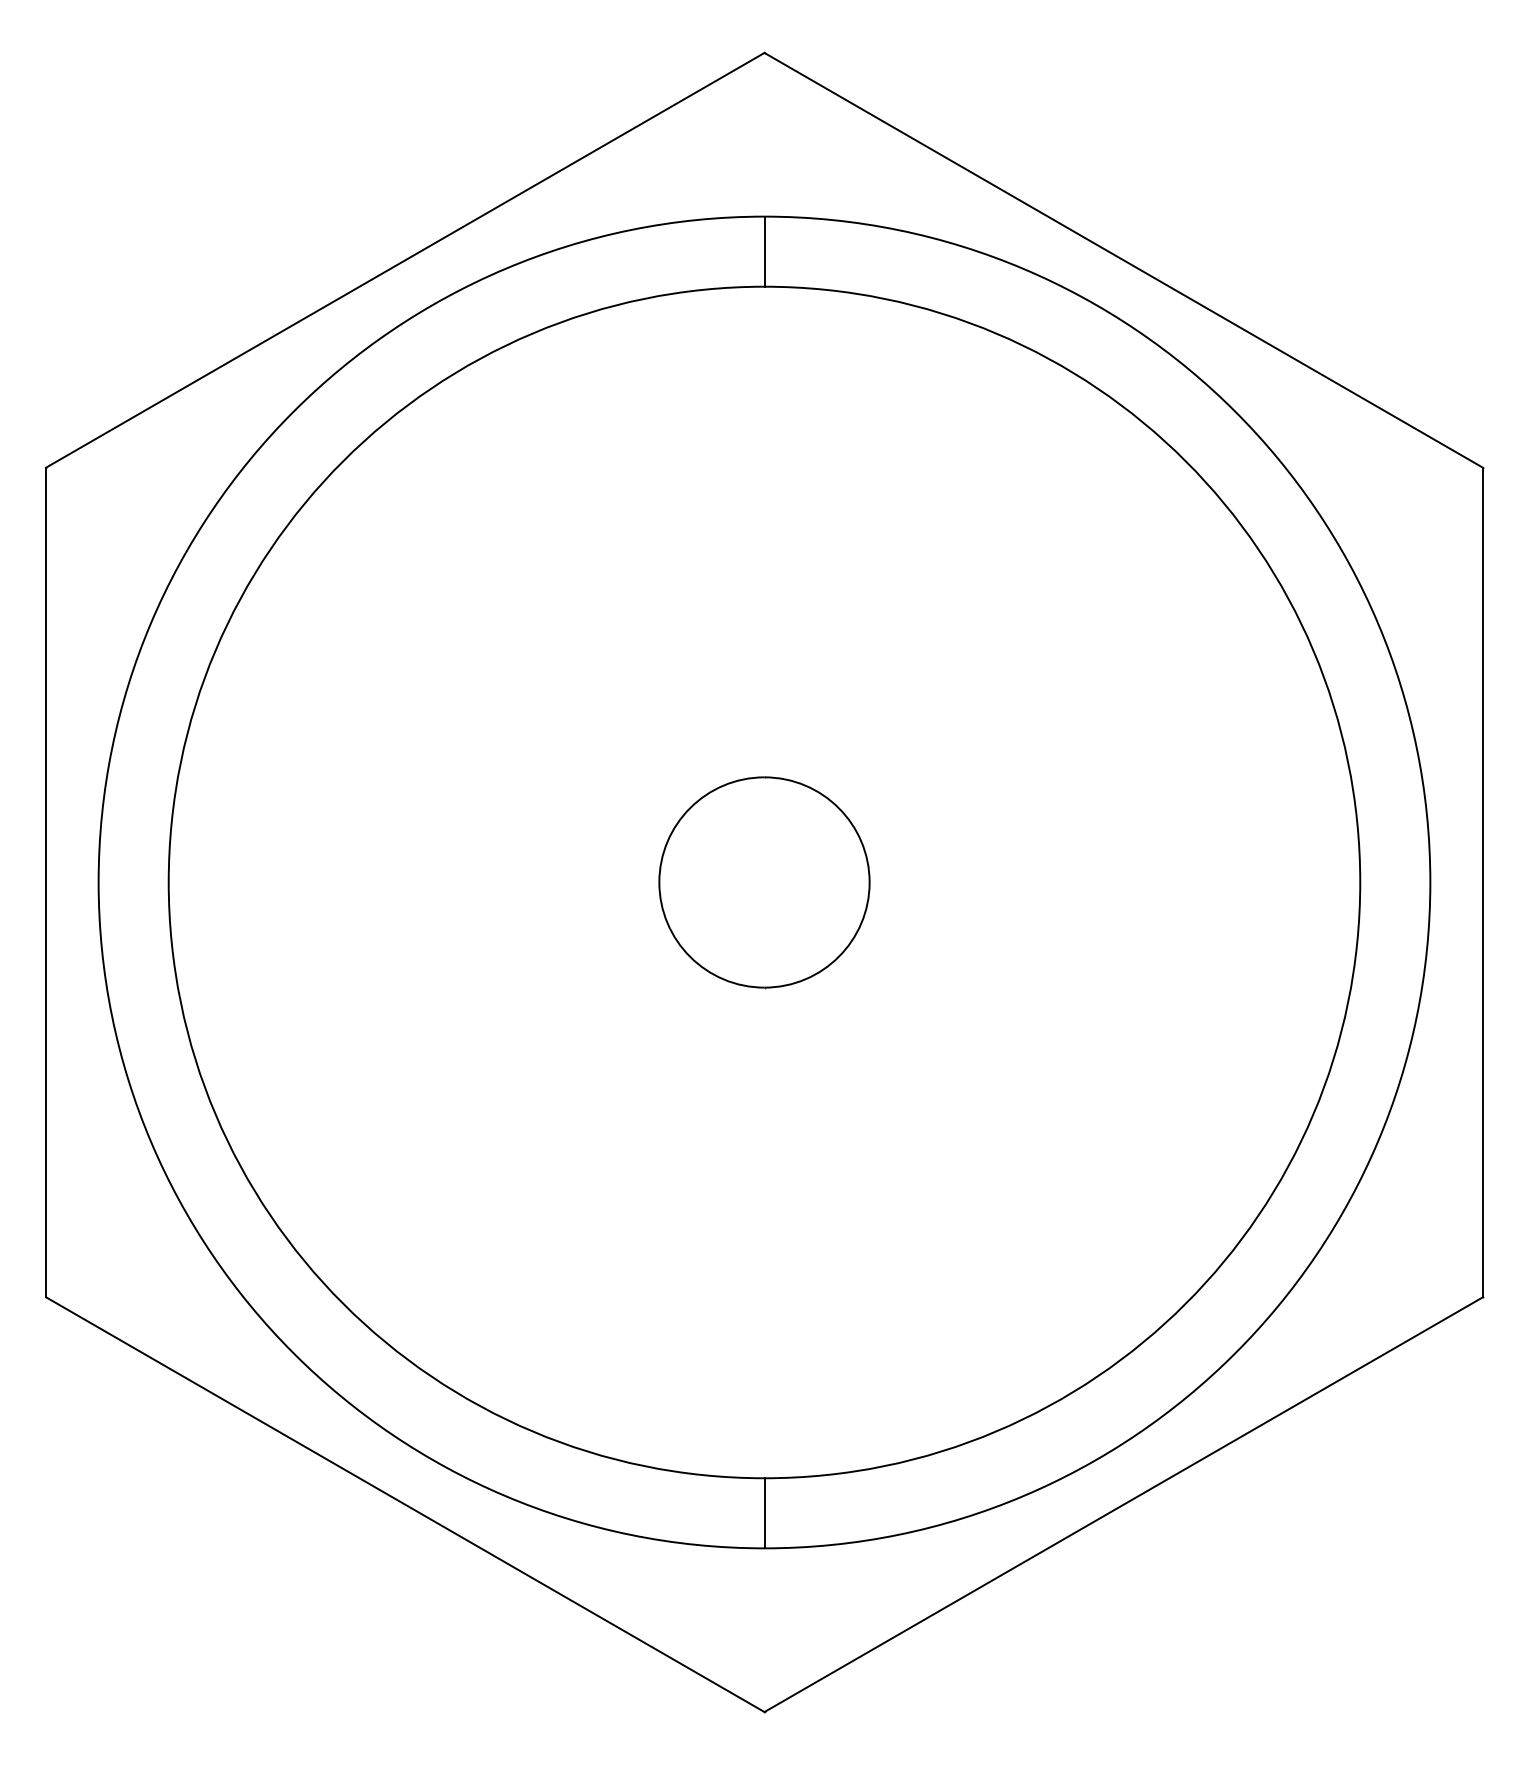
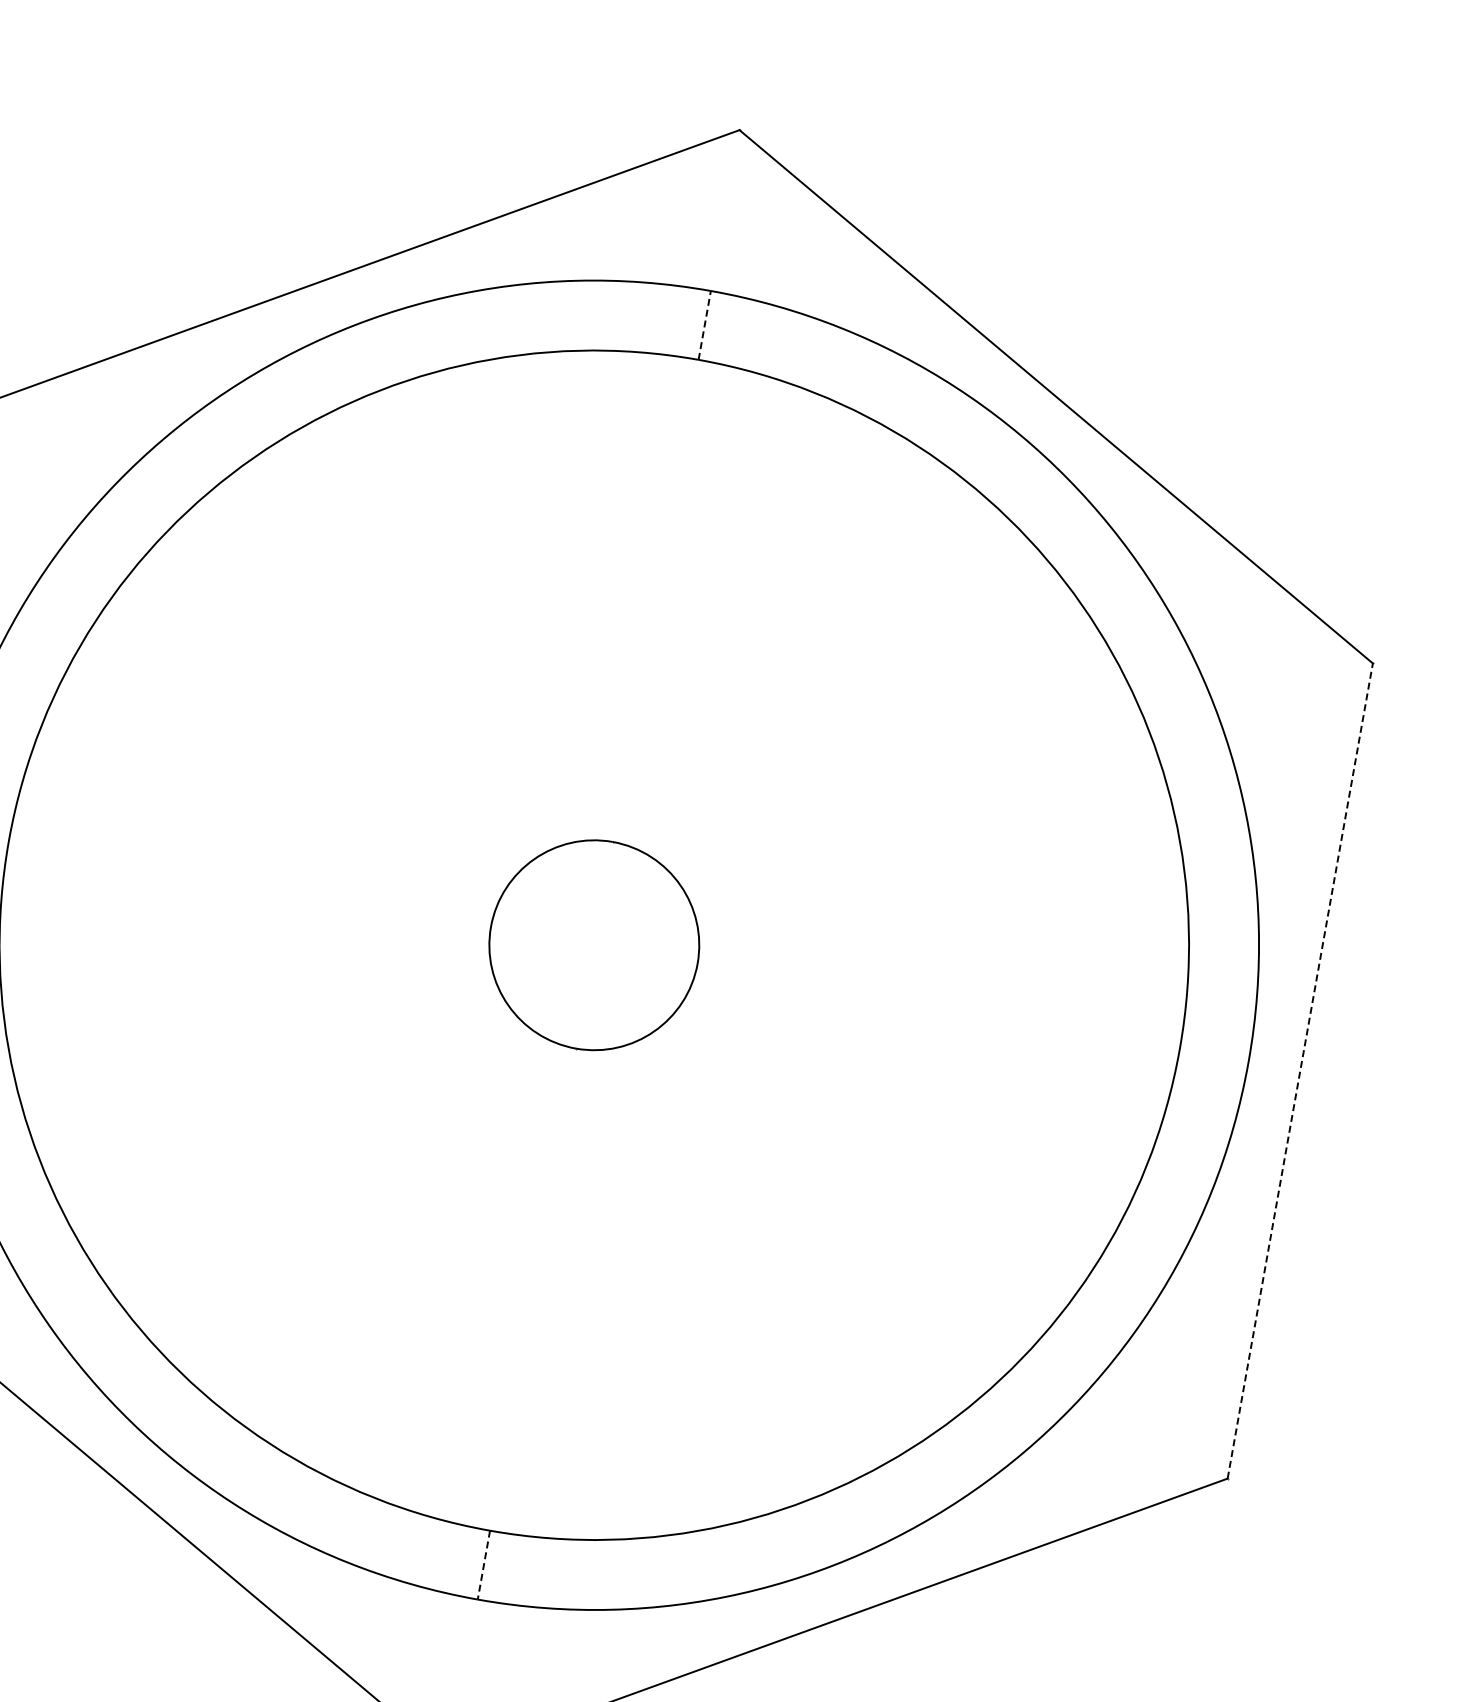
line: (764, 251) -> (704, 325), solid -> dashed
line: (1482, 882) -> (1299, 1070), solid -> dashed
line: (764, 1513) -> (483, 1565), solid -> dashed

